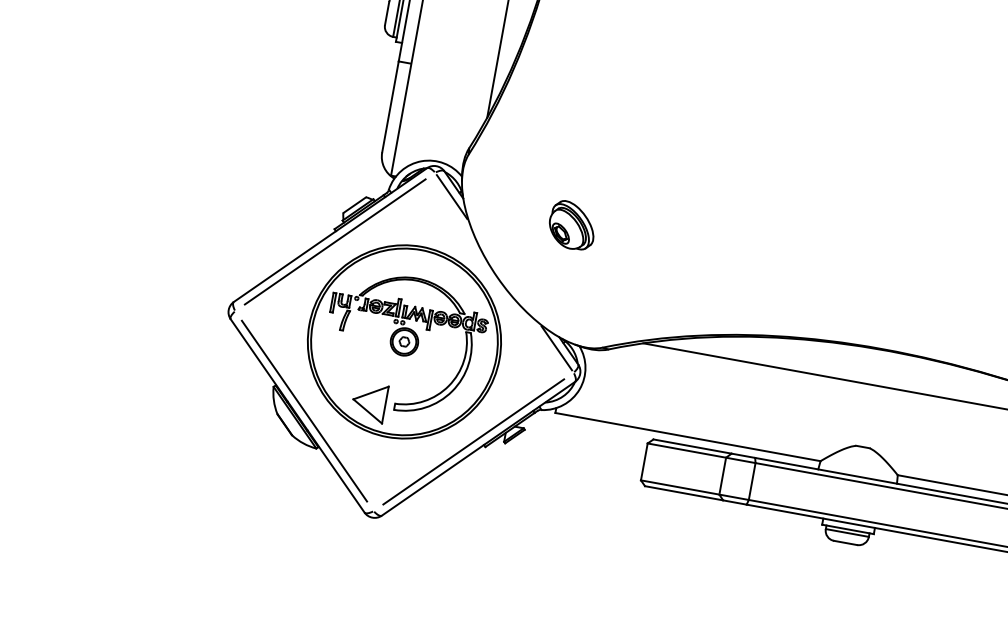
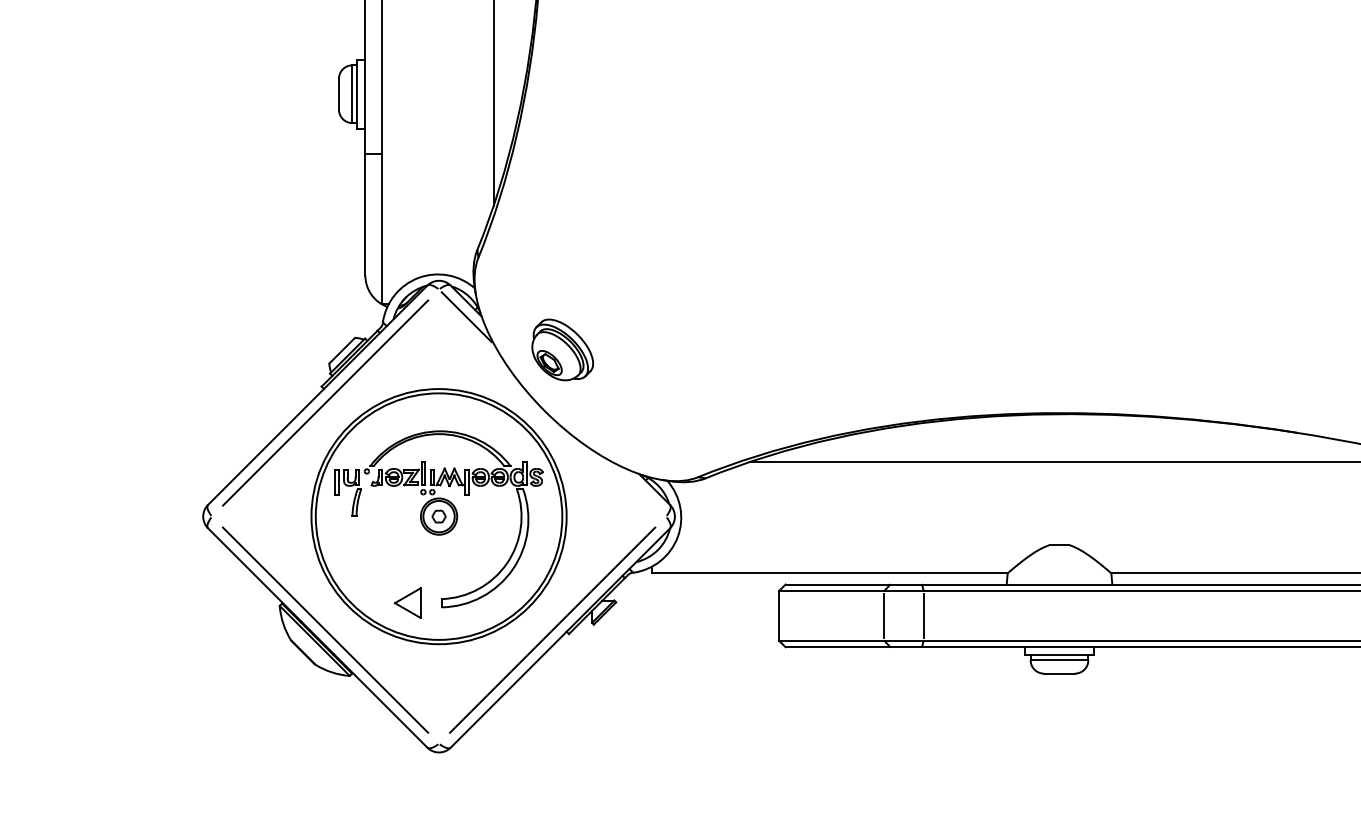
part: (572, 225) -> (562, 349), moved
line: (556, 347) -> (638, 488), removed
part: (369, 401) -> (407, 602), size x0.6

